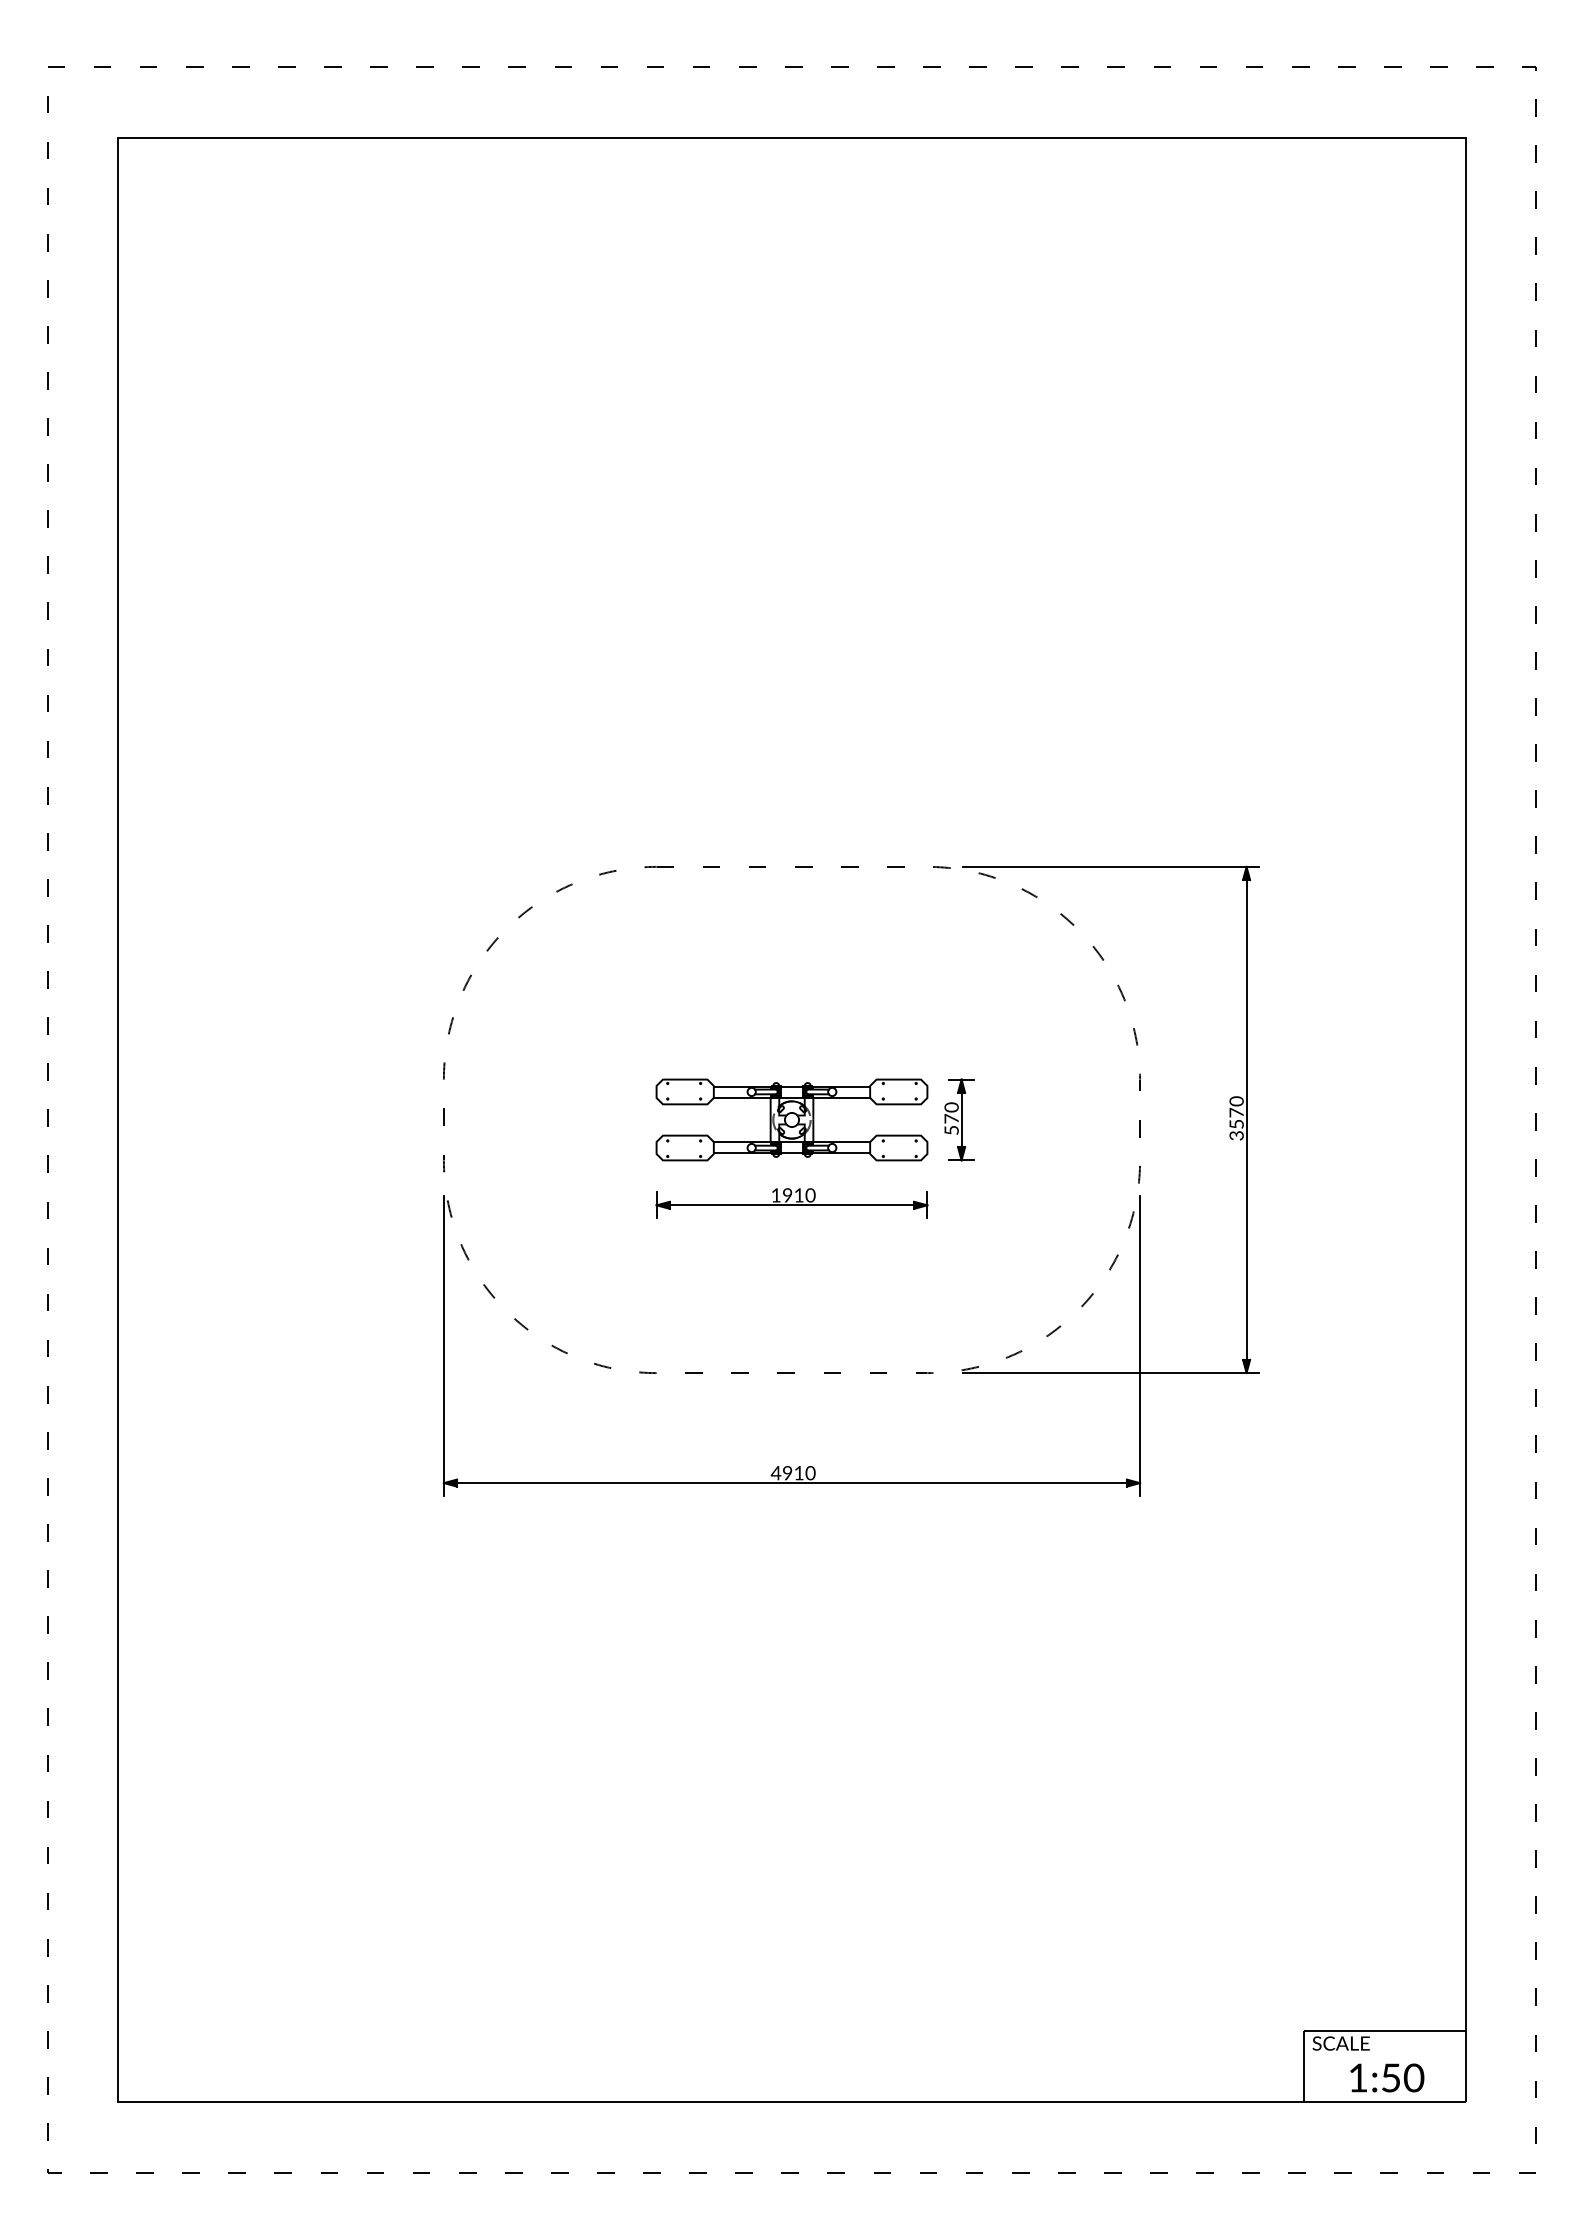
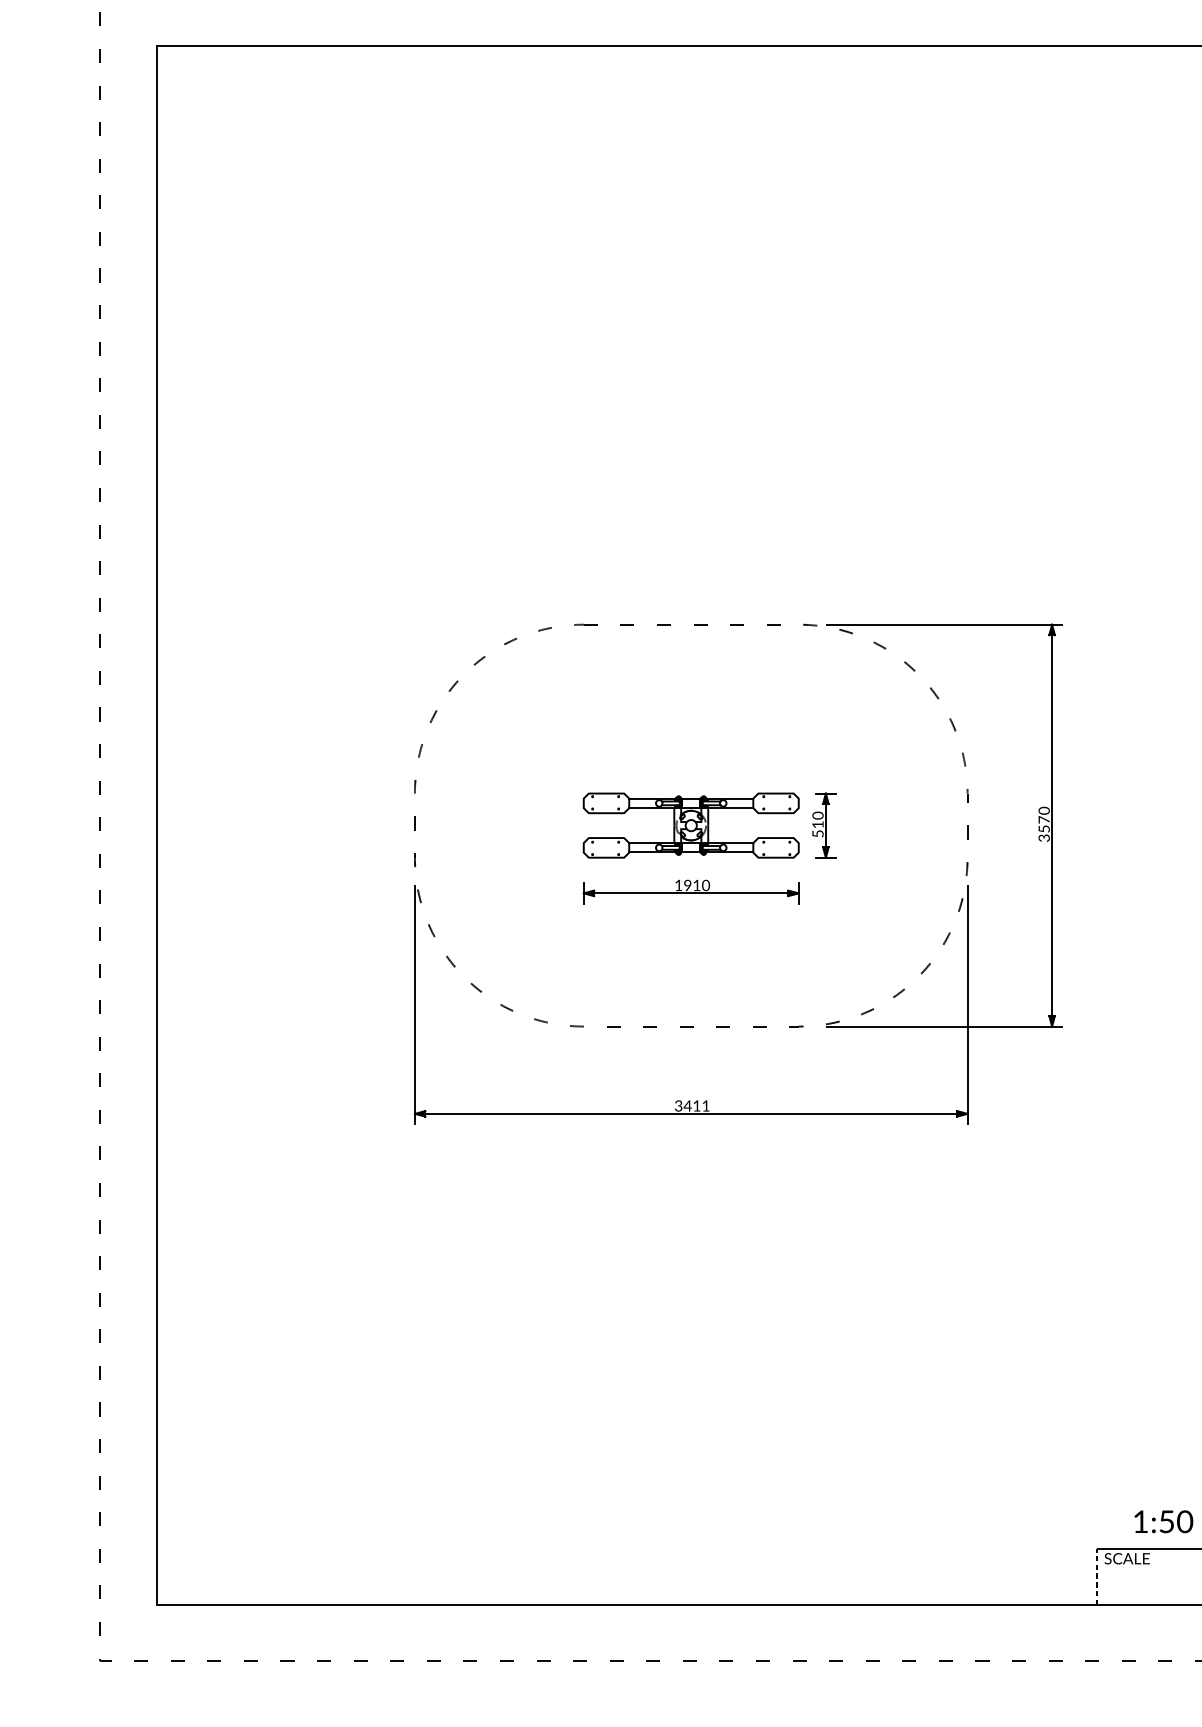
text: (951, 1118) -> (817, 824), 570 -> 510
text: (792, 1473) -> (691, 1106), 4910 -> 3411
line: (1303, 2065) -> (1097, 1576), solid -> dashed
text: (1387, 2077) -> (1163, 1521), moved

